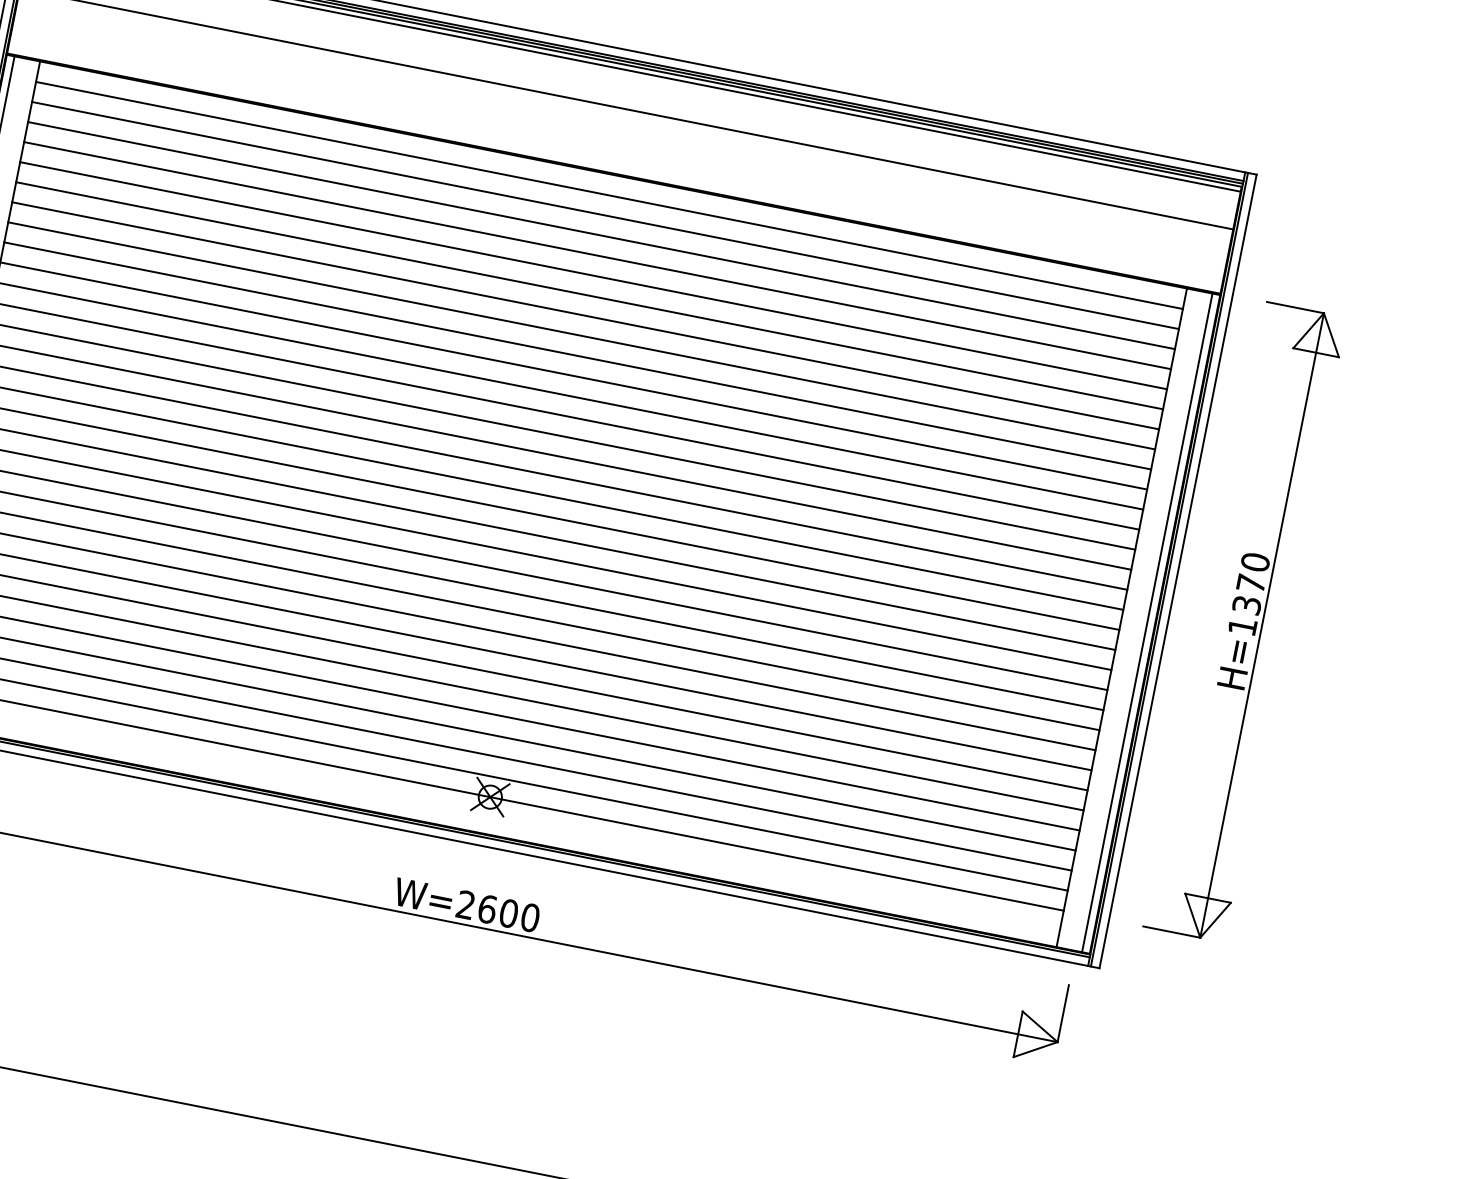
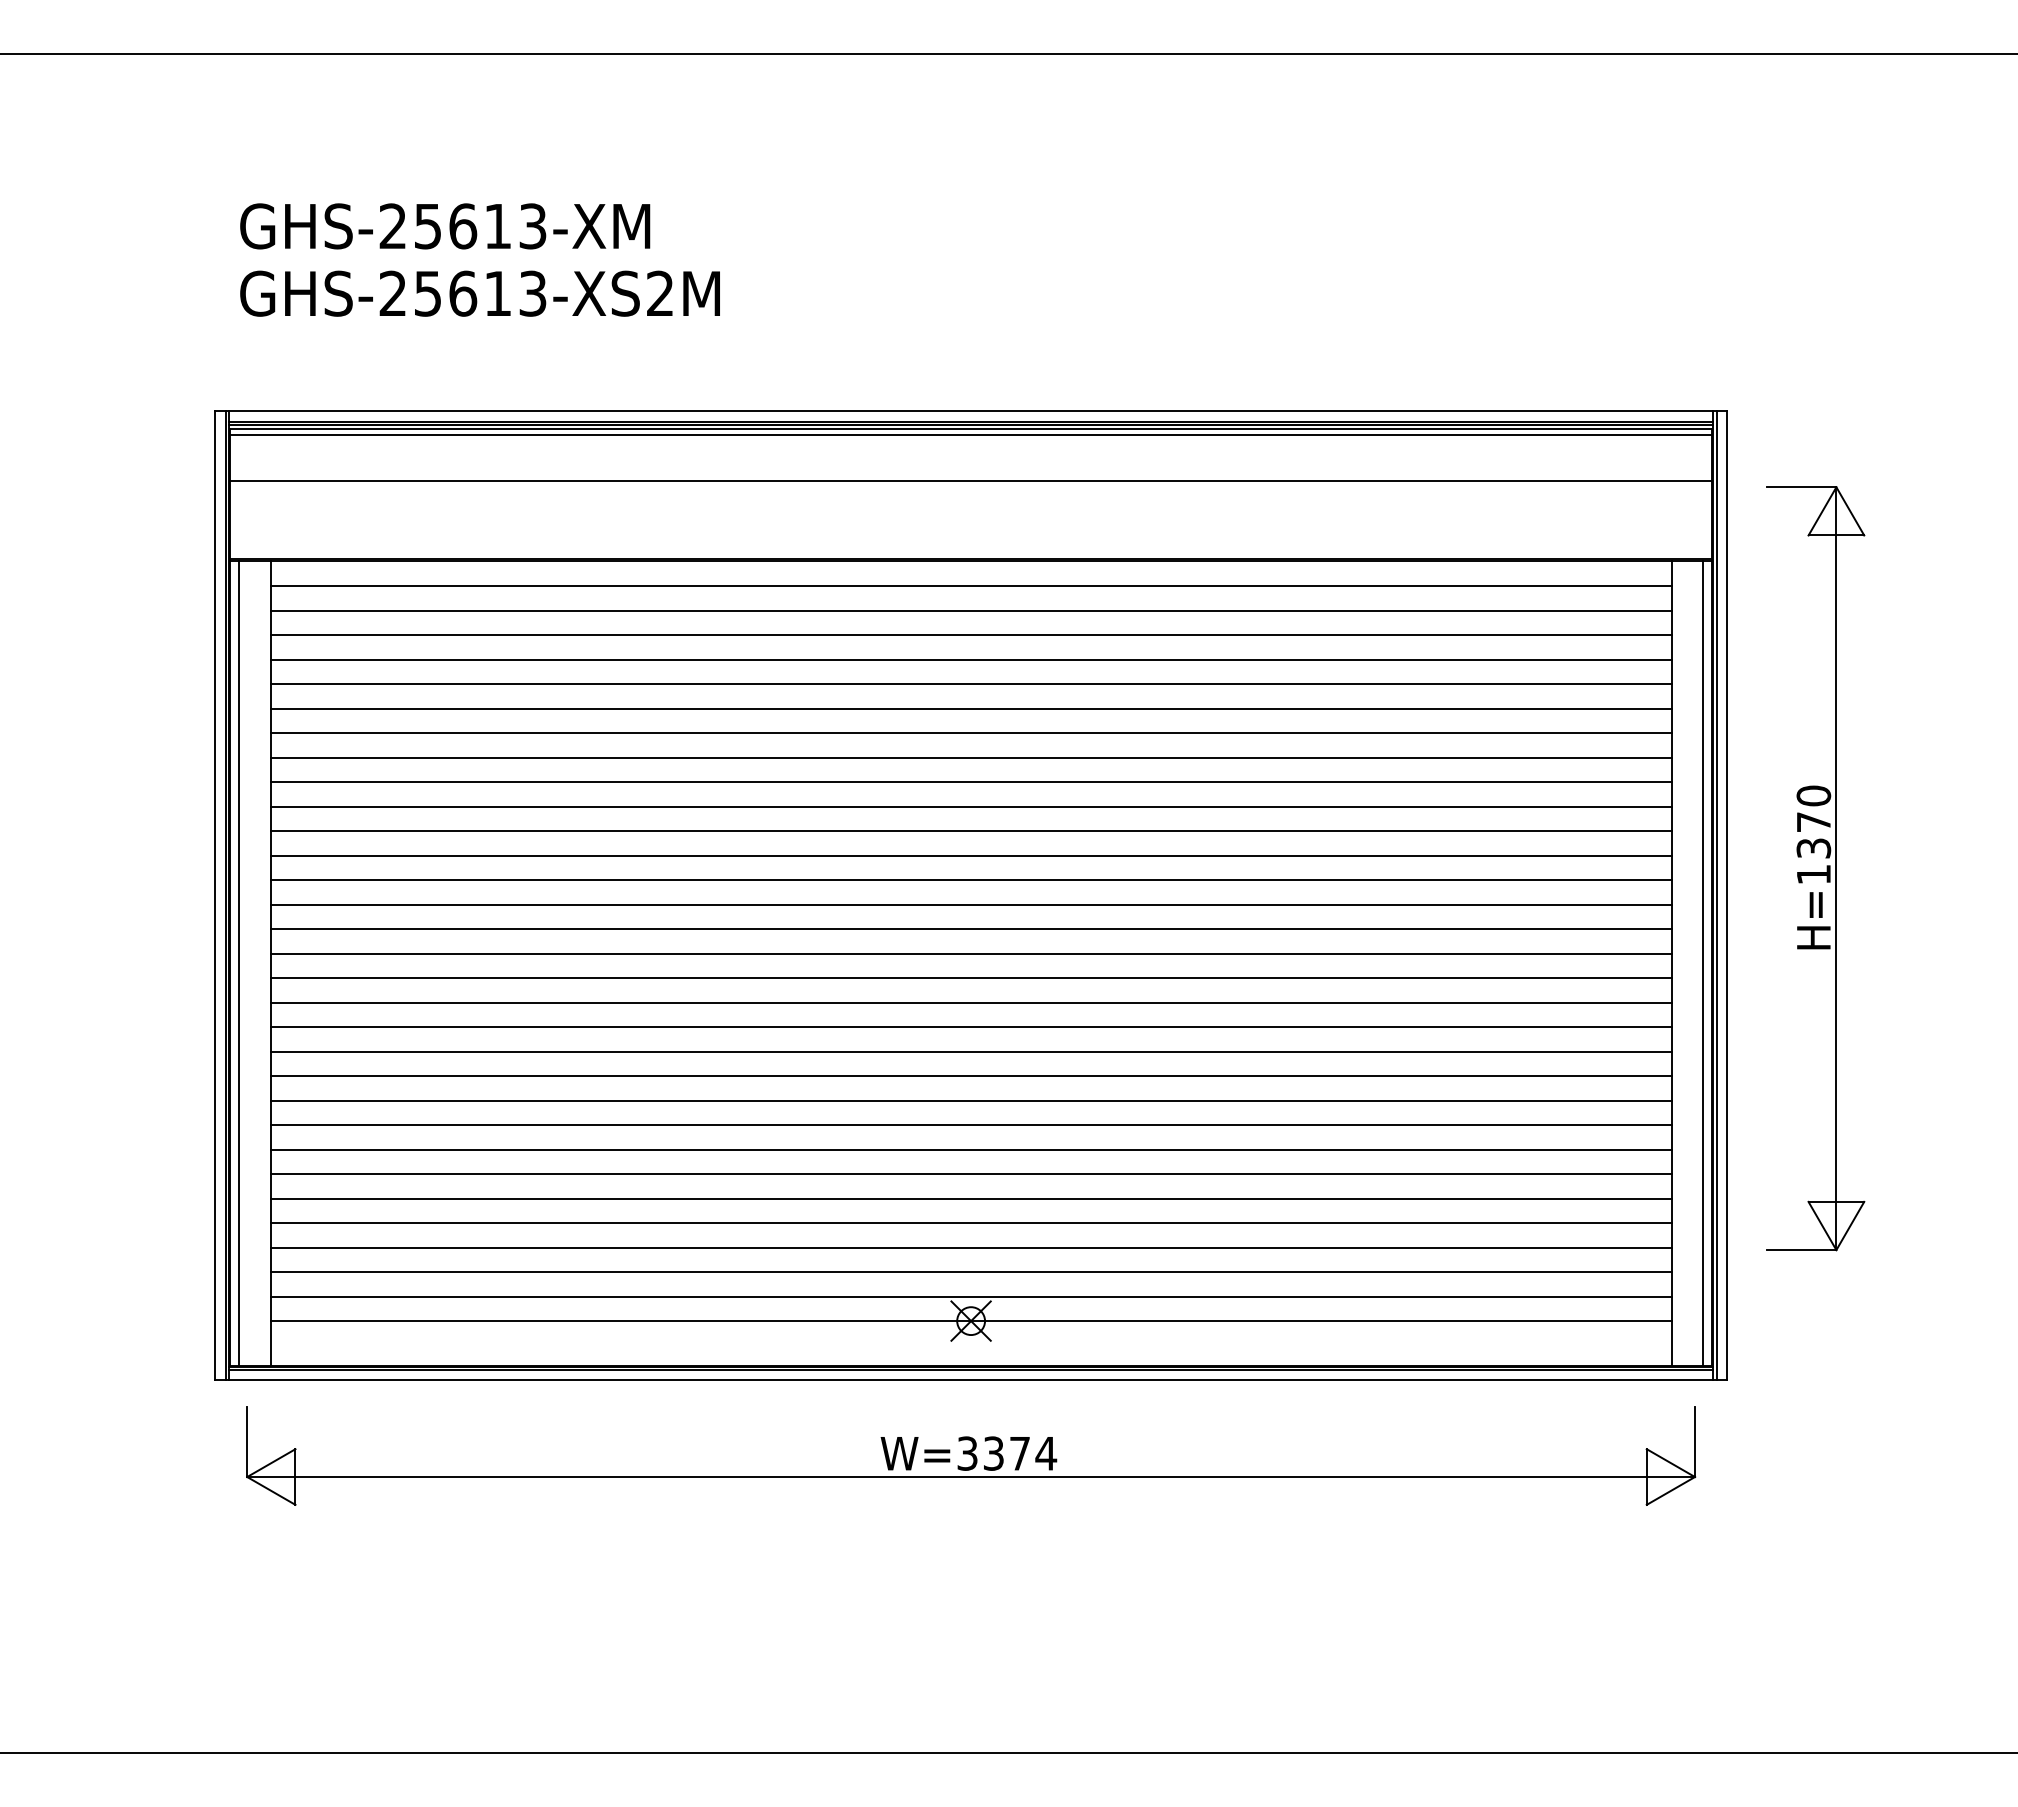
part: (1245, 621) -> (1815, 868), moved
text: (498, 911) -> (1007, 1453), W=2600 -> W=3374

